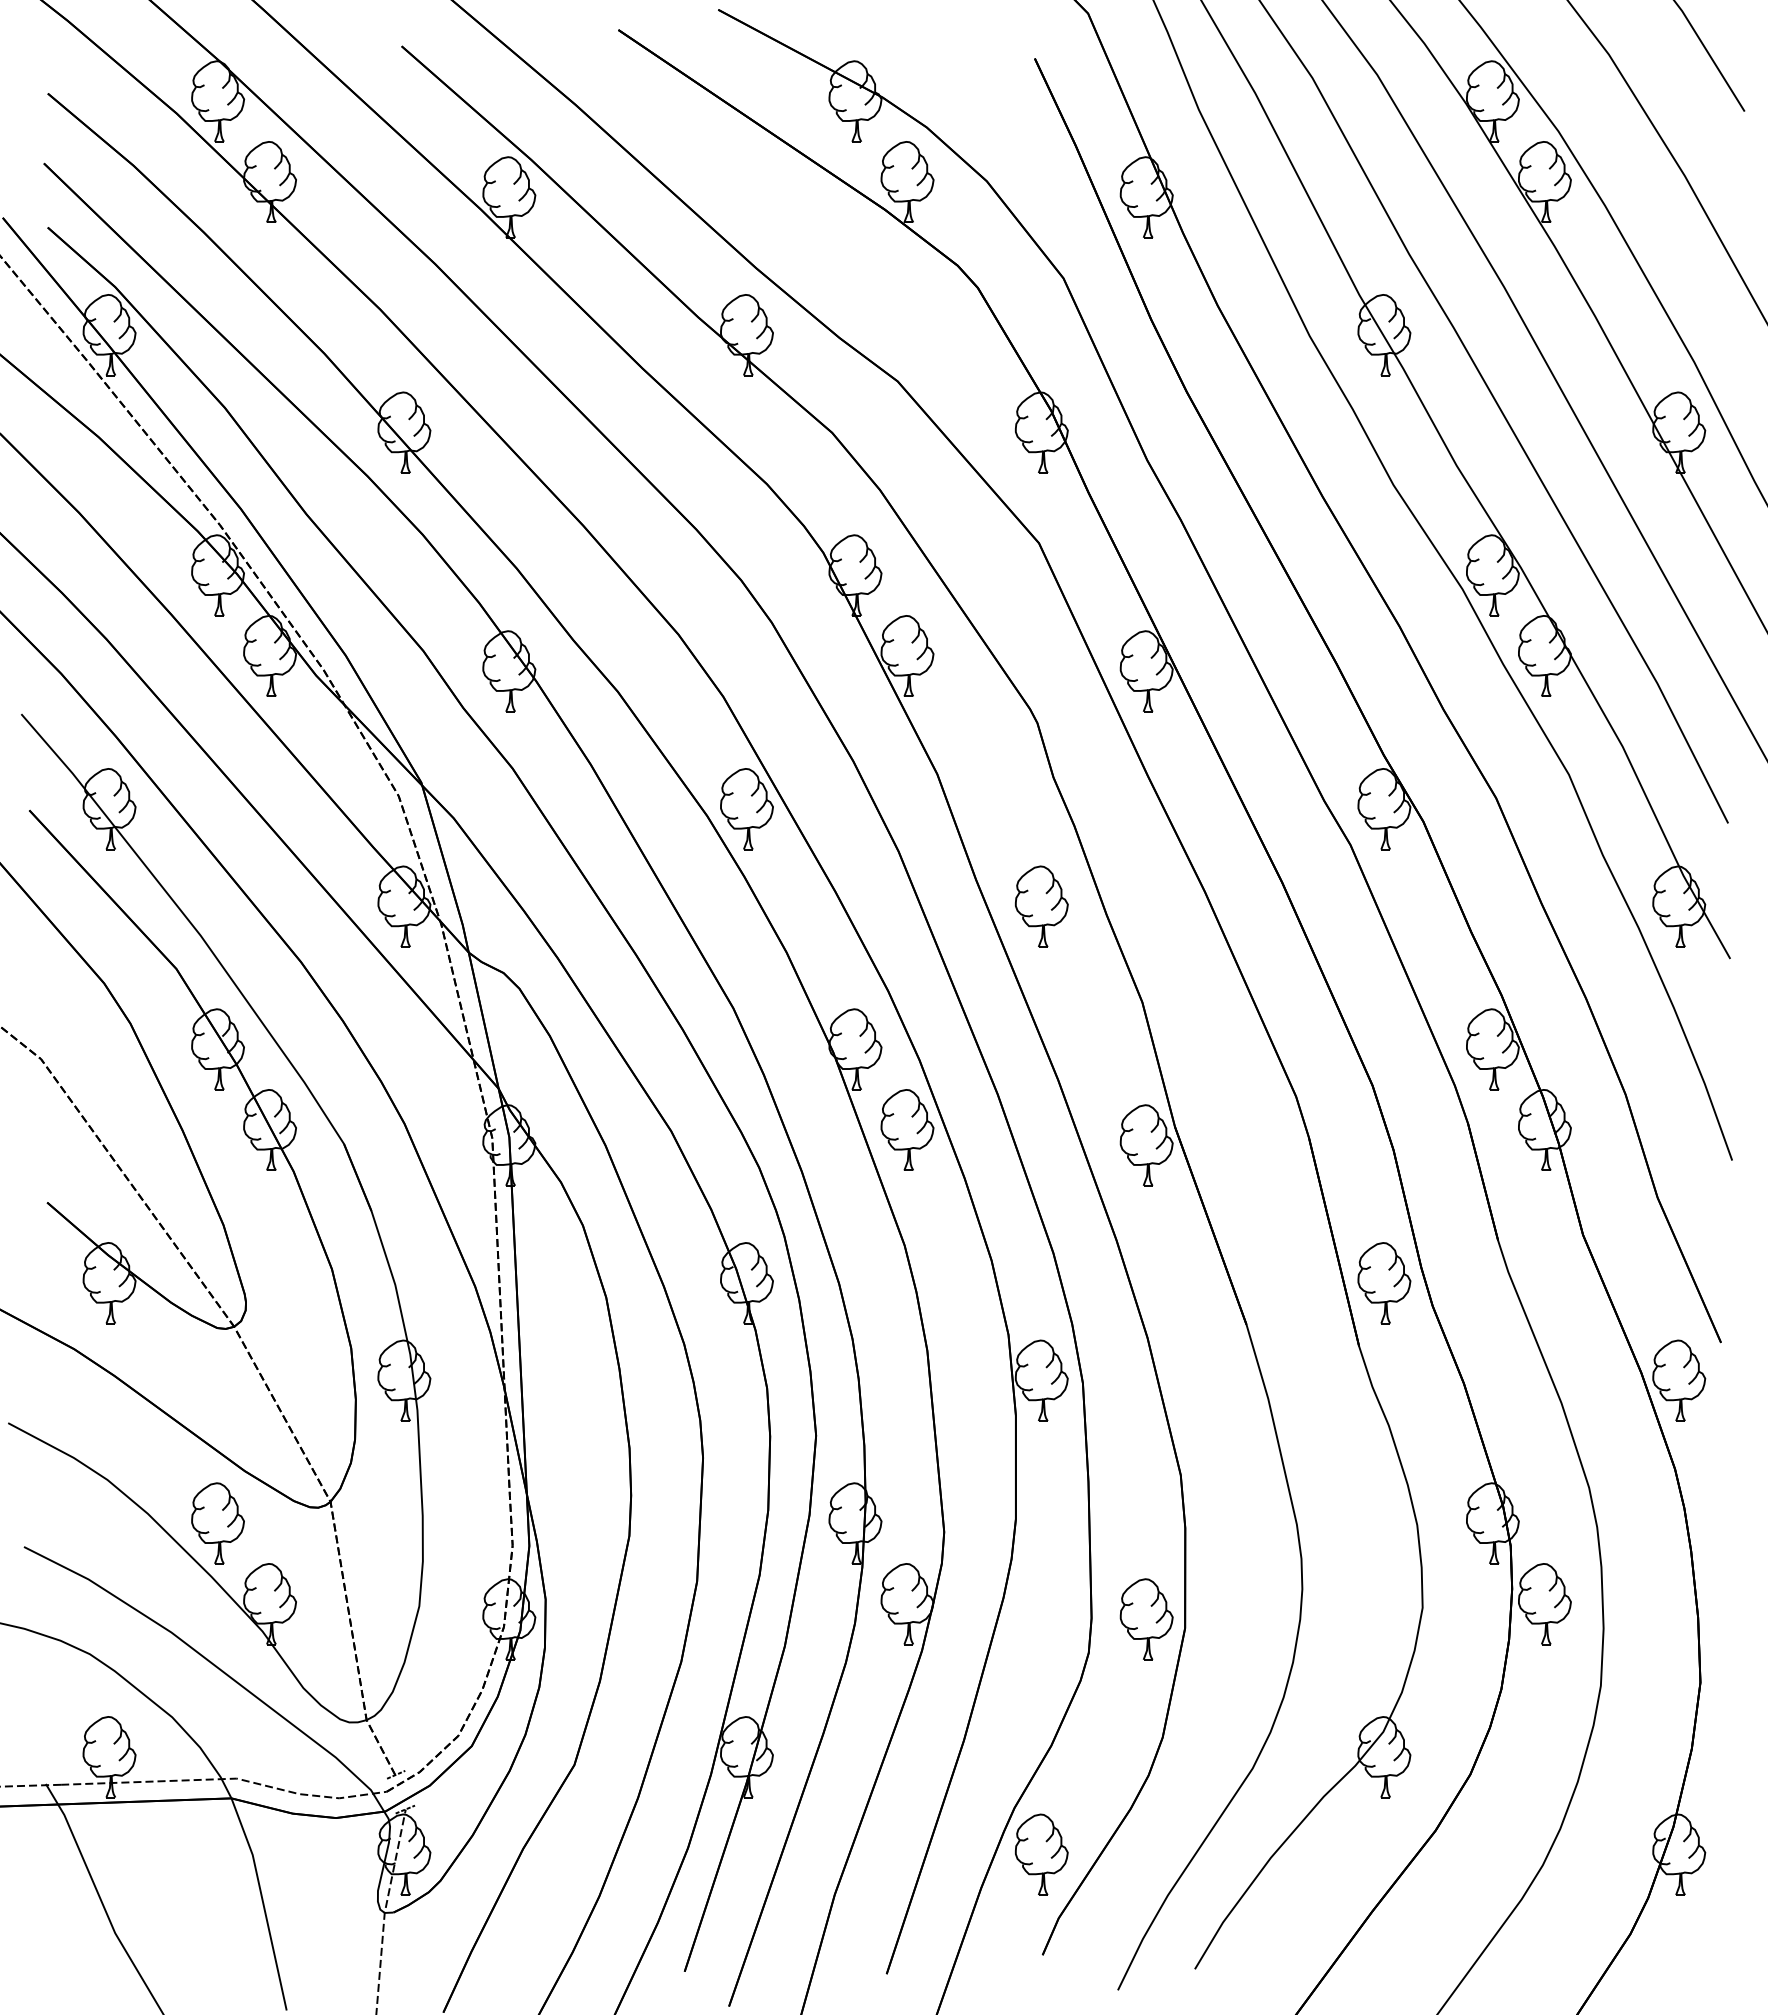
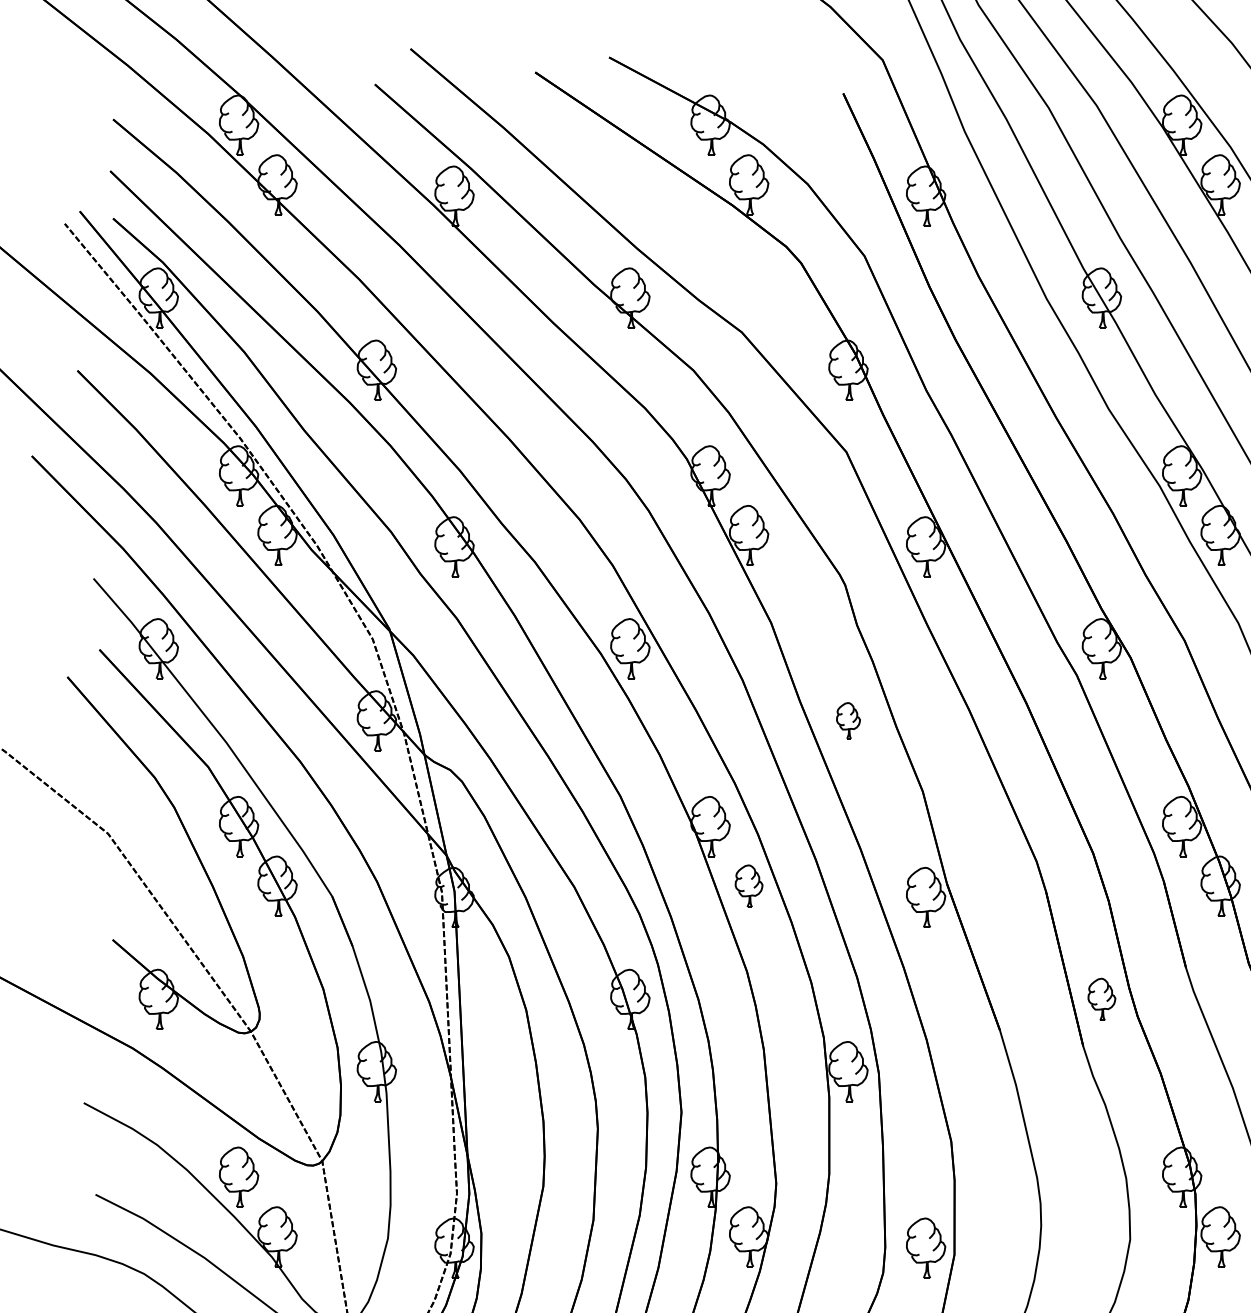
part: (1041, 906) -> (848, 720), size x0.6
part: (907, 1129) -> (749, 885), size x0.7
part: (1384, 1283) -> (1101, 999), size x0.7

